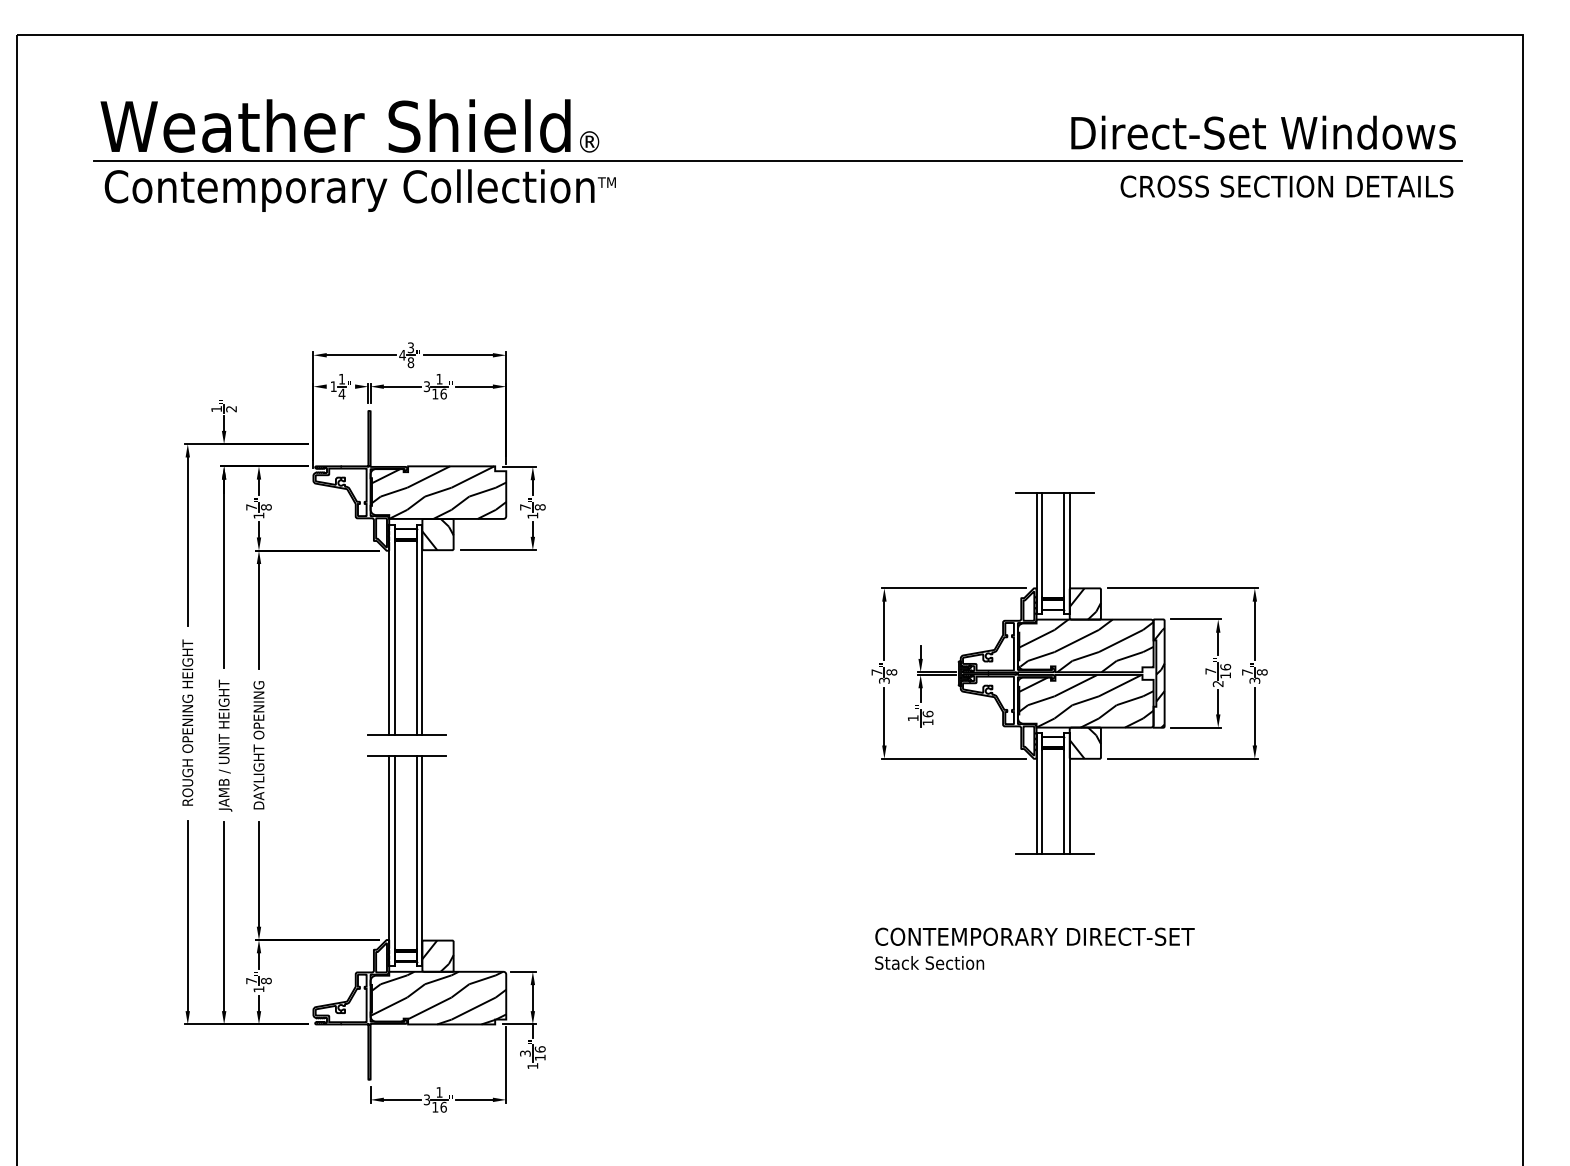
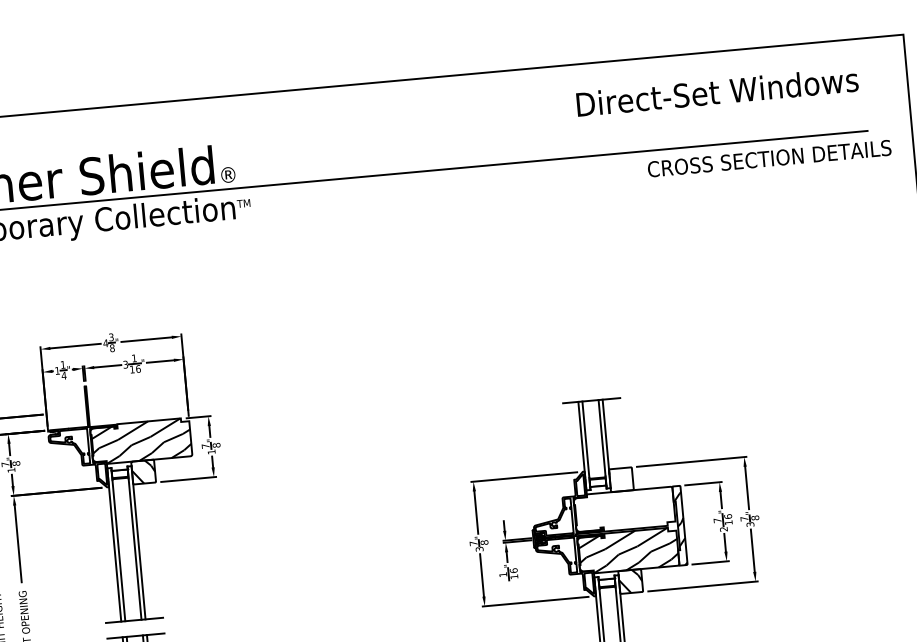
text: (1263, 132) -> (717, 91), moved
text: (1286, 186) -> (769, 158), moved
hatch: (1084, 603) -> (620, 479), removed
hatch: (1086, 645) -> (625, 510), removed

